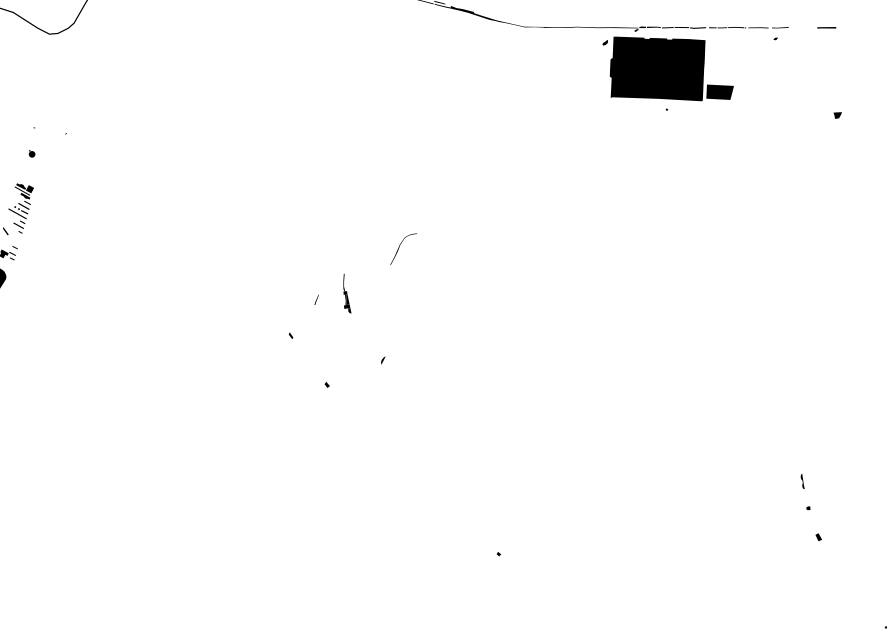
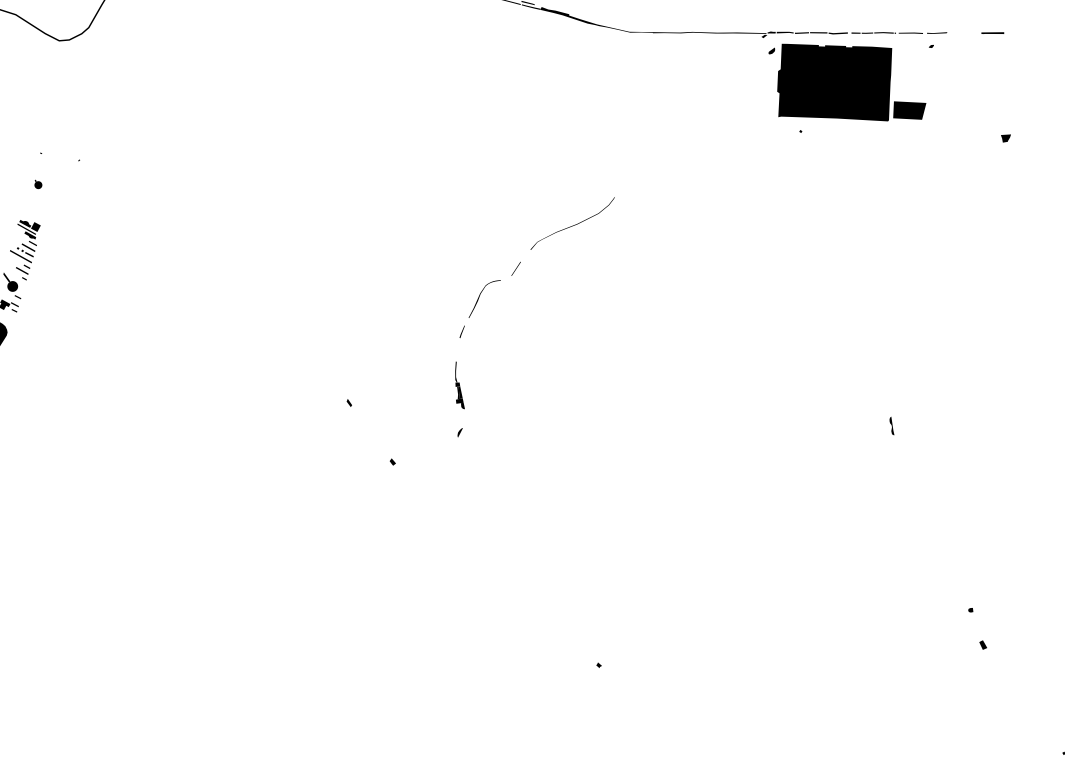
part: (668, 68) -> (847, 82), moved
part: (476, 186) -> (572, 223), added
line: (430, 223) -> (516, 268), added
fill: (10, 238) -> (12, 286), added
part: (346, 293) -> (459, 385), moved
line: (316, 299) -> (461, 331), moved
line: (802, 481) -> (891, 425), moved

